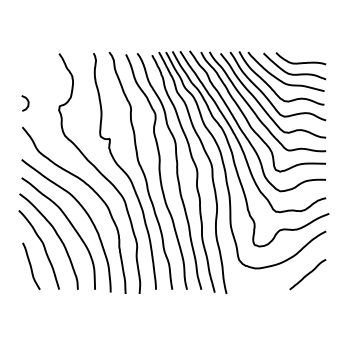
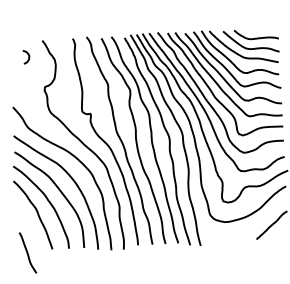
curve: (27, 103) -> (28, 57), moved
curve: (31, 265) -> (28, 252), moved

